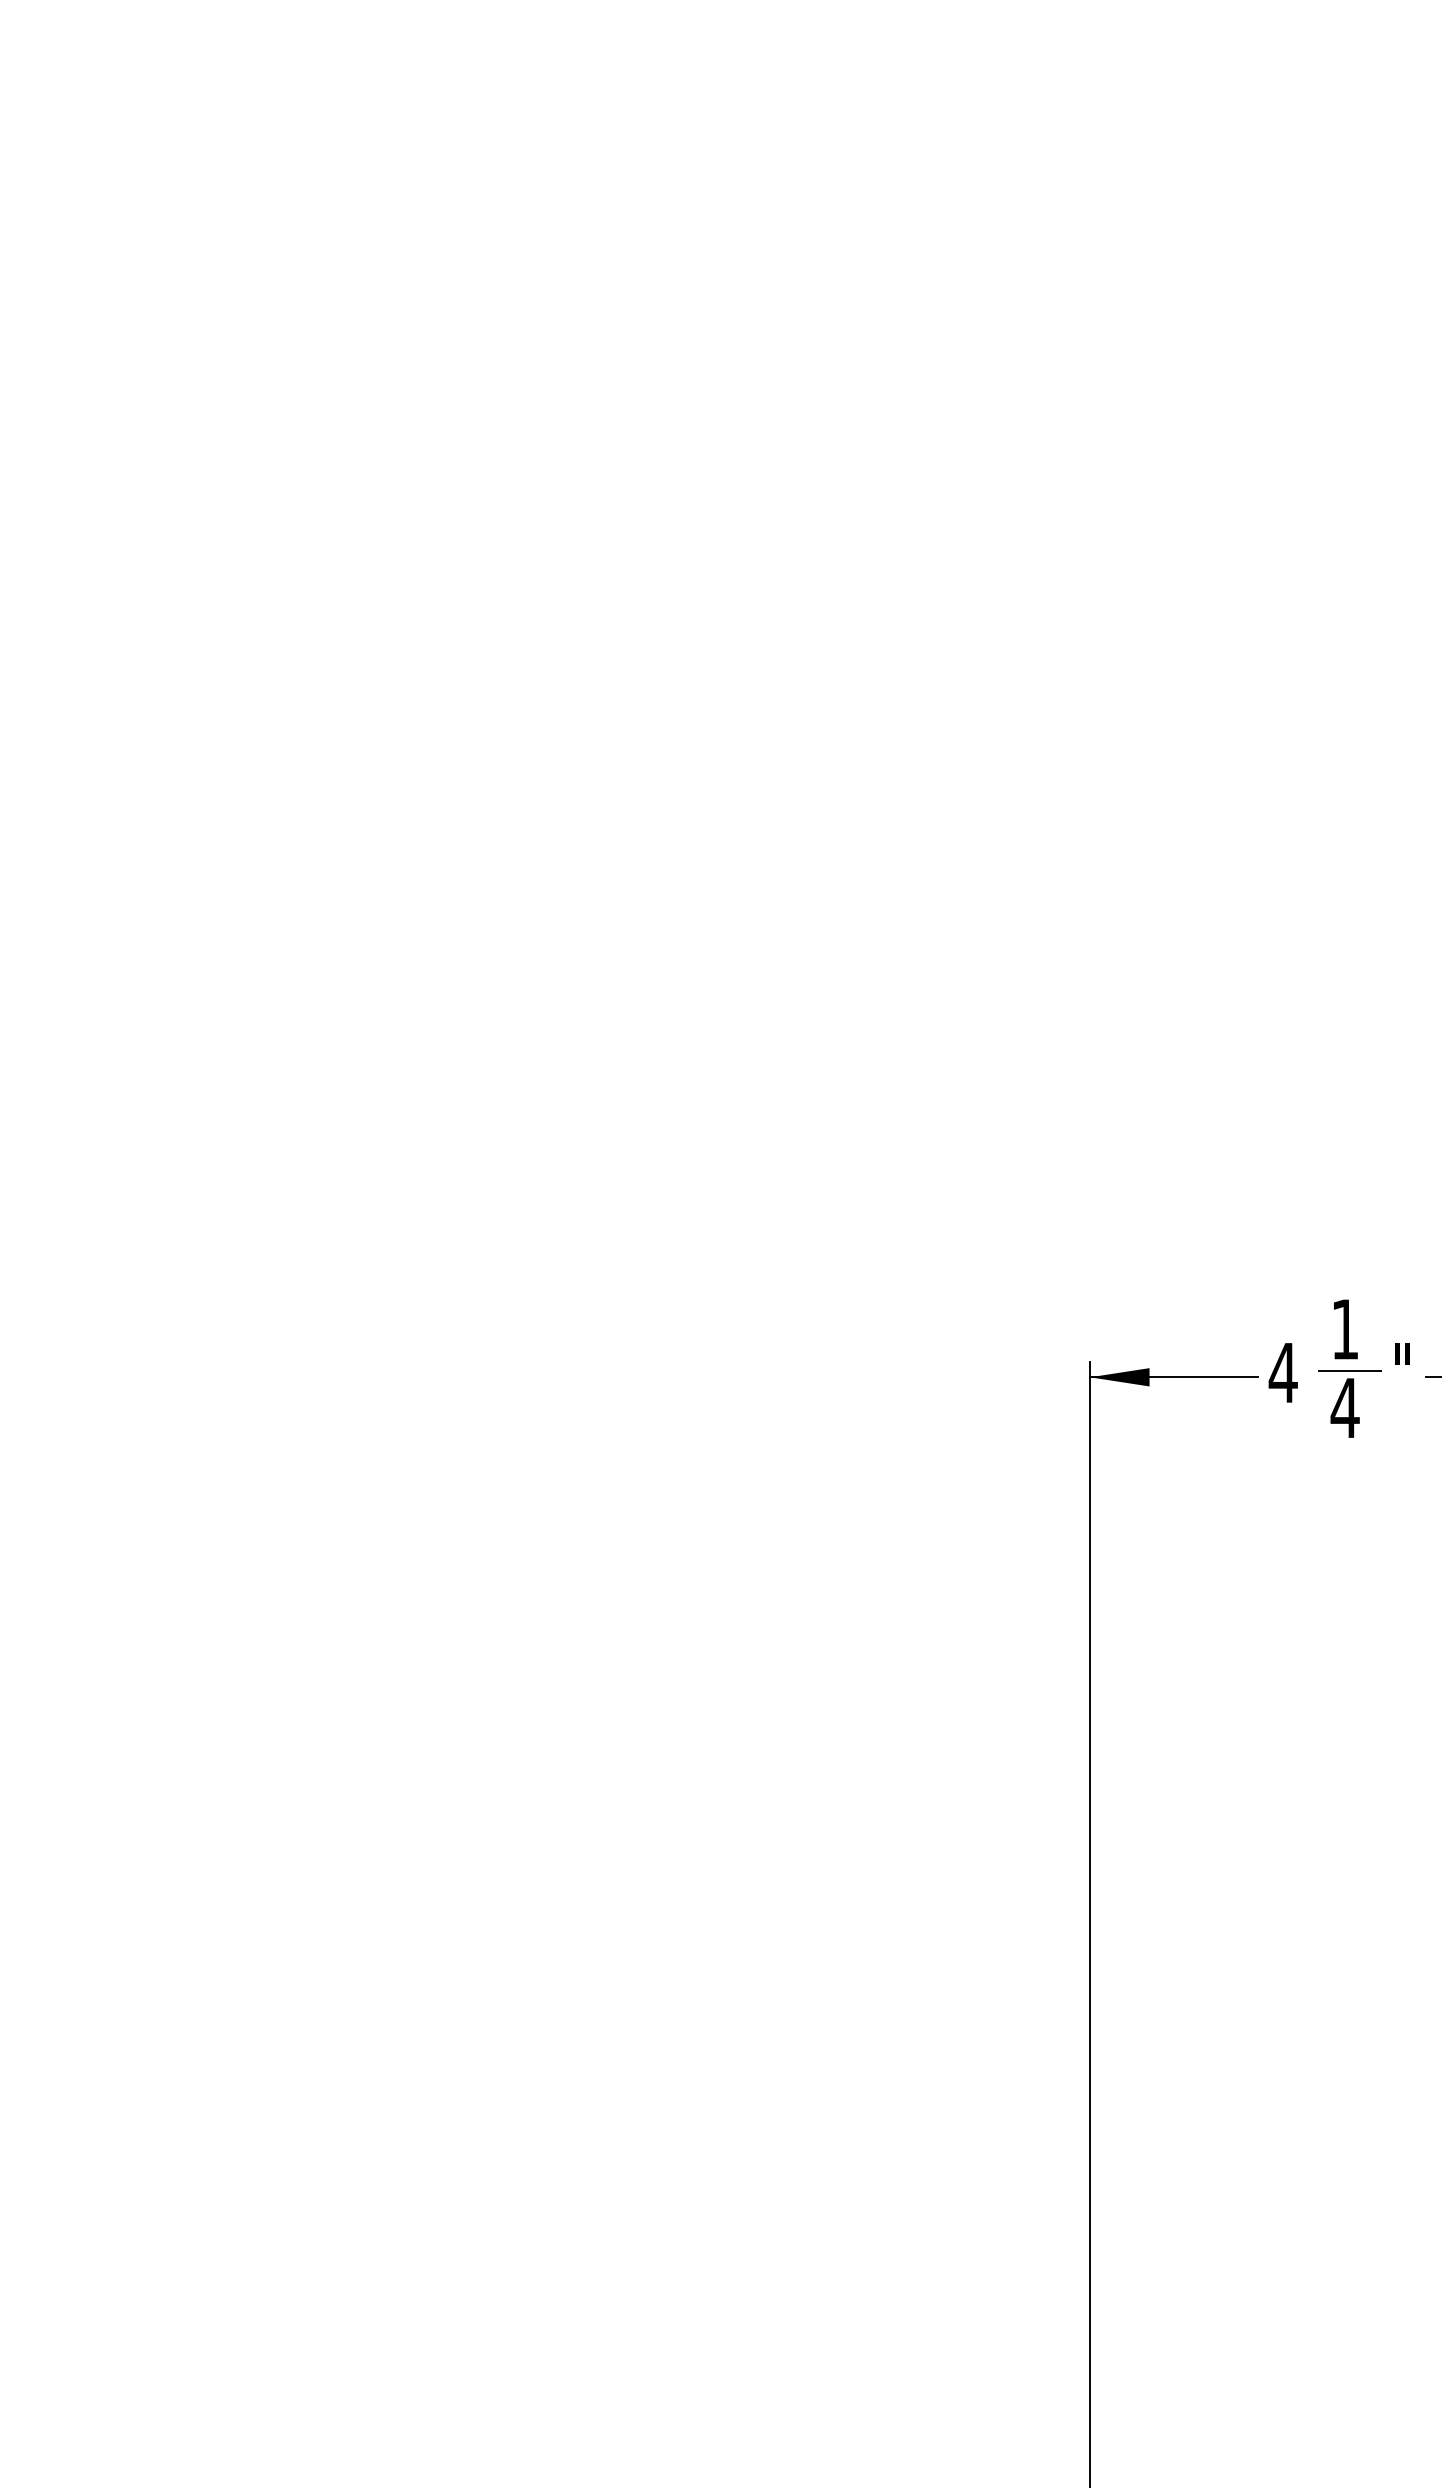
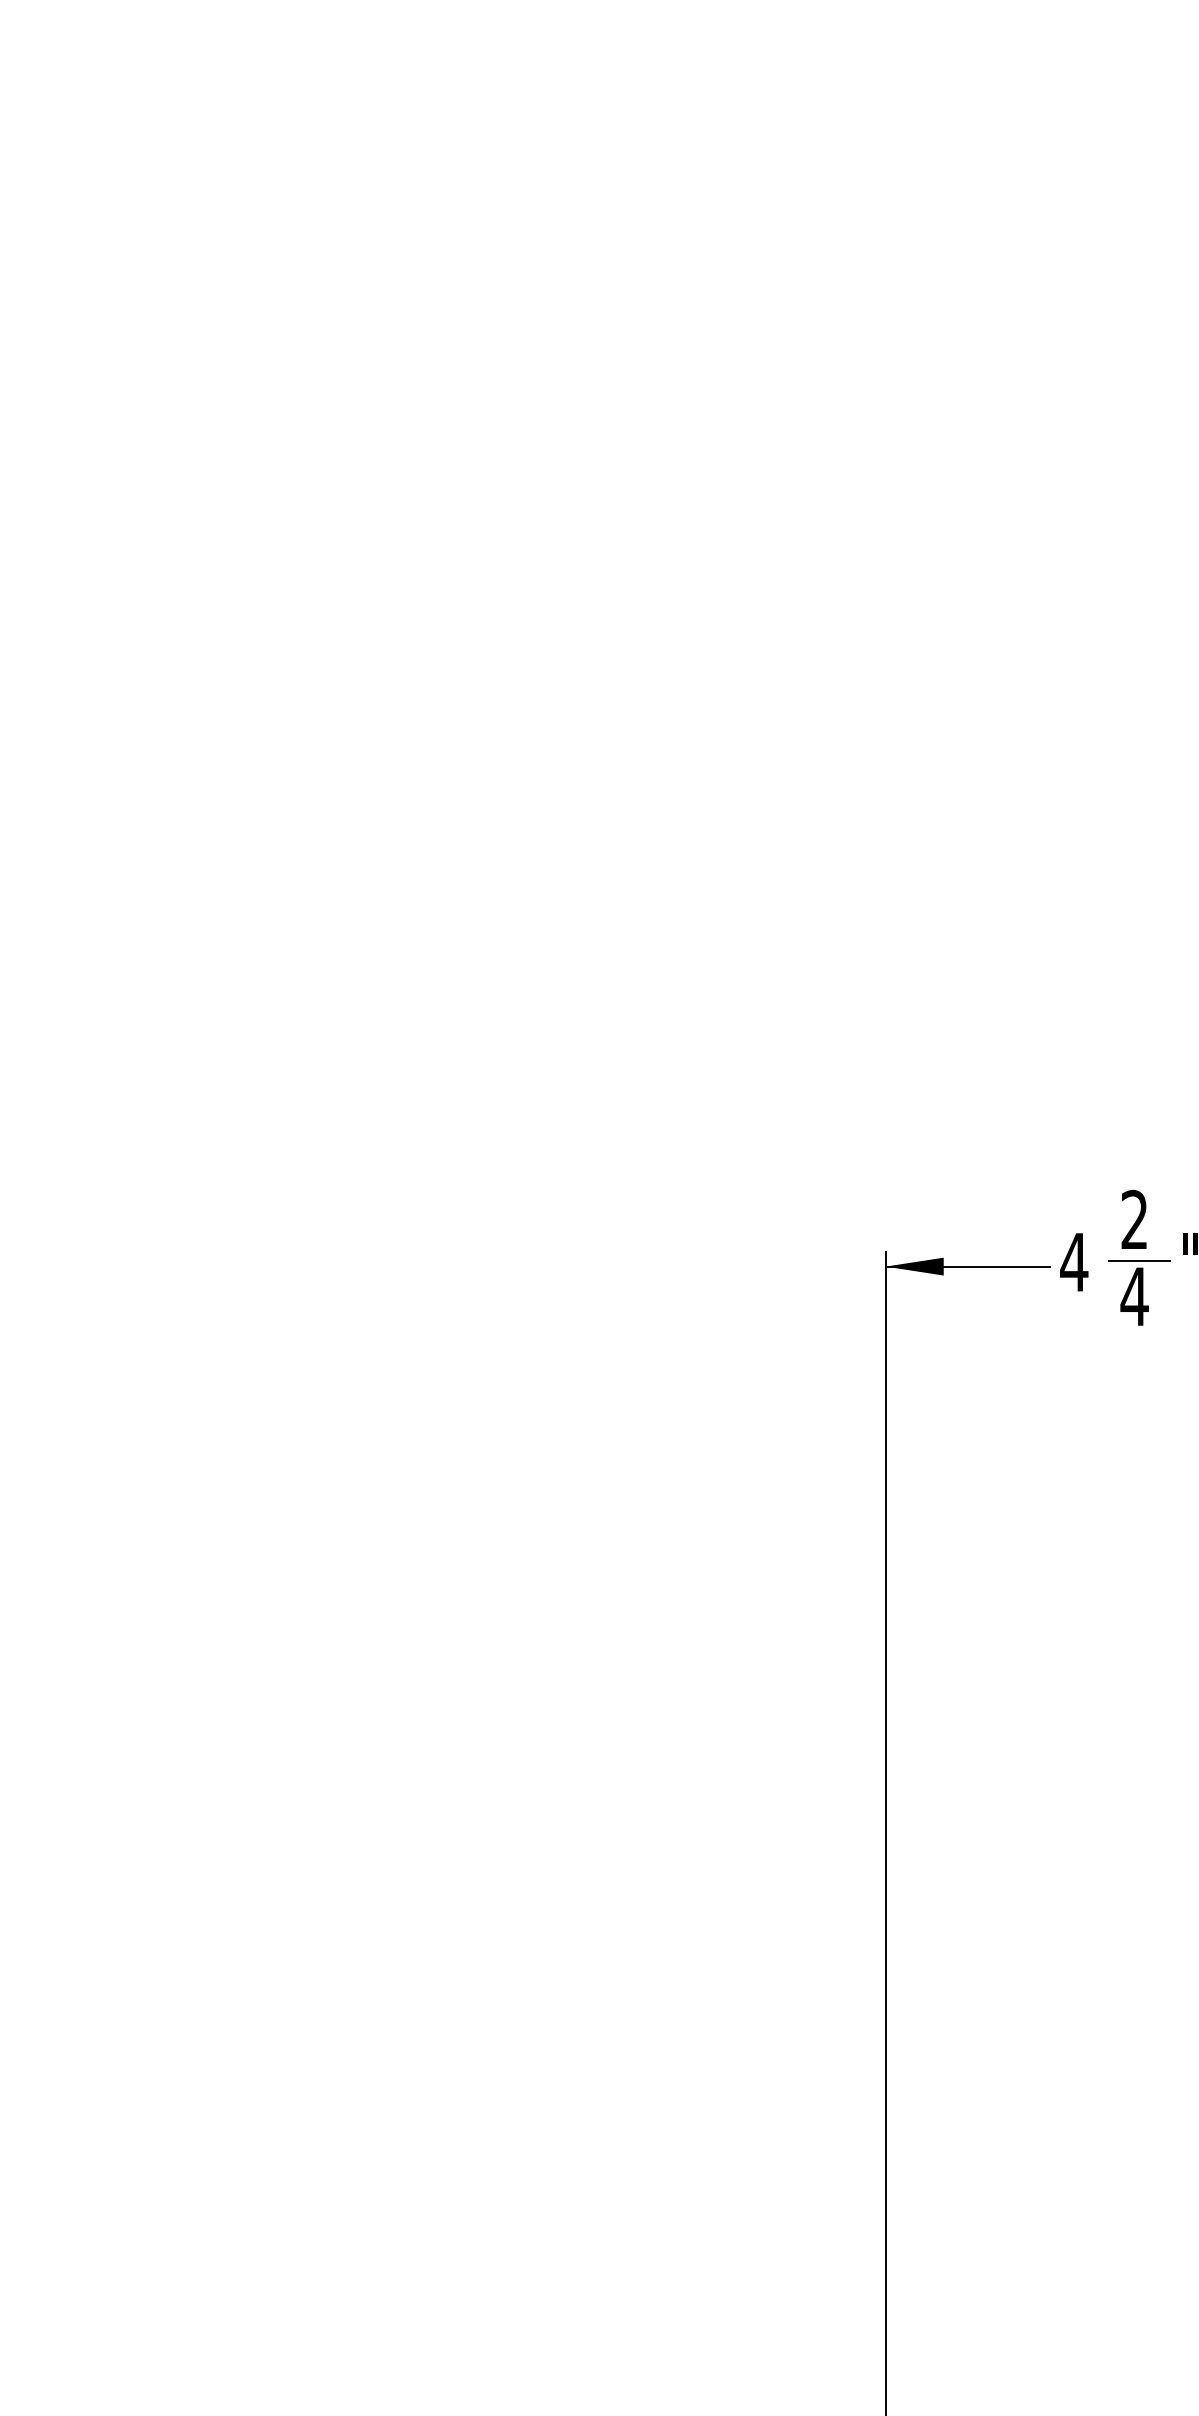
text: (1344, 1328) -> (1133, 1218), 1 -> 2

